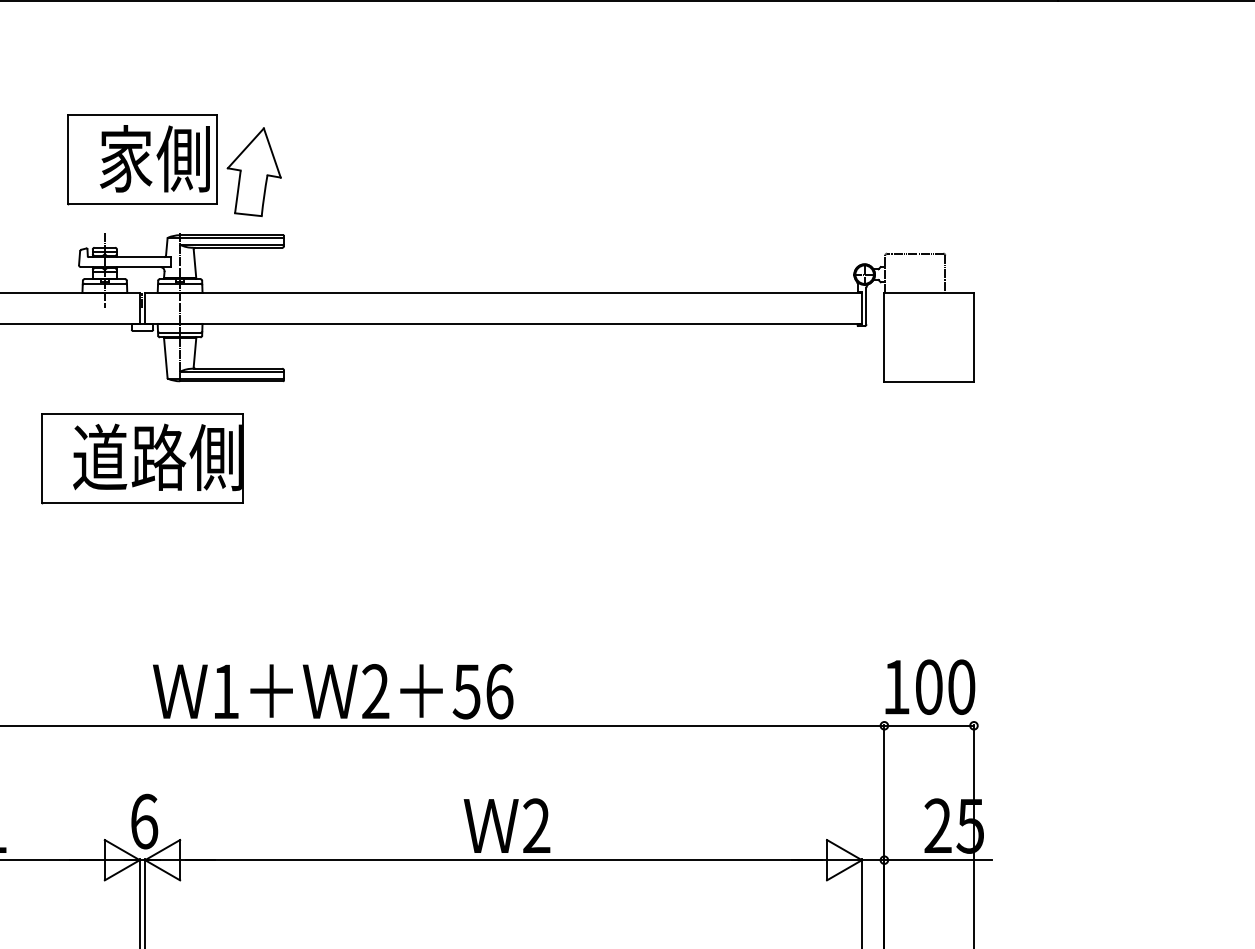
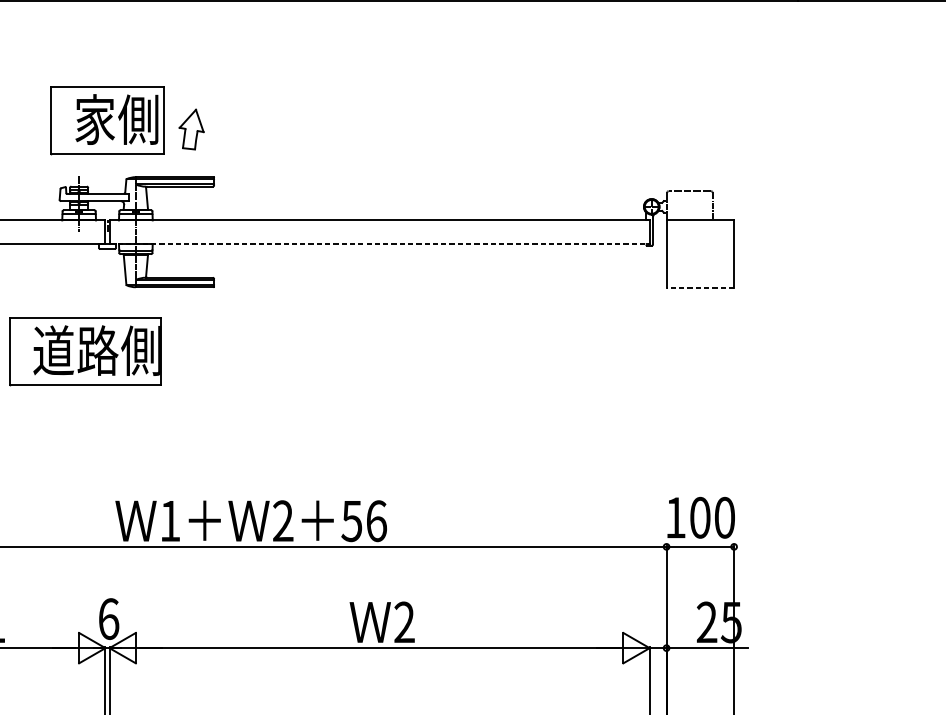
part: (253, 171) -> (191, 129), size x0.6
line: (504, 323) -> (380, 243), solid -> dashed
line: (929, 382) -> (700, 288), solid -> dashed
part: (142, 458) -> (85, 351), moved

